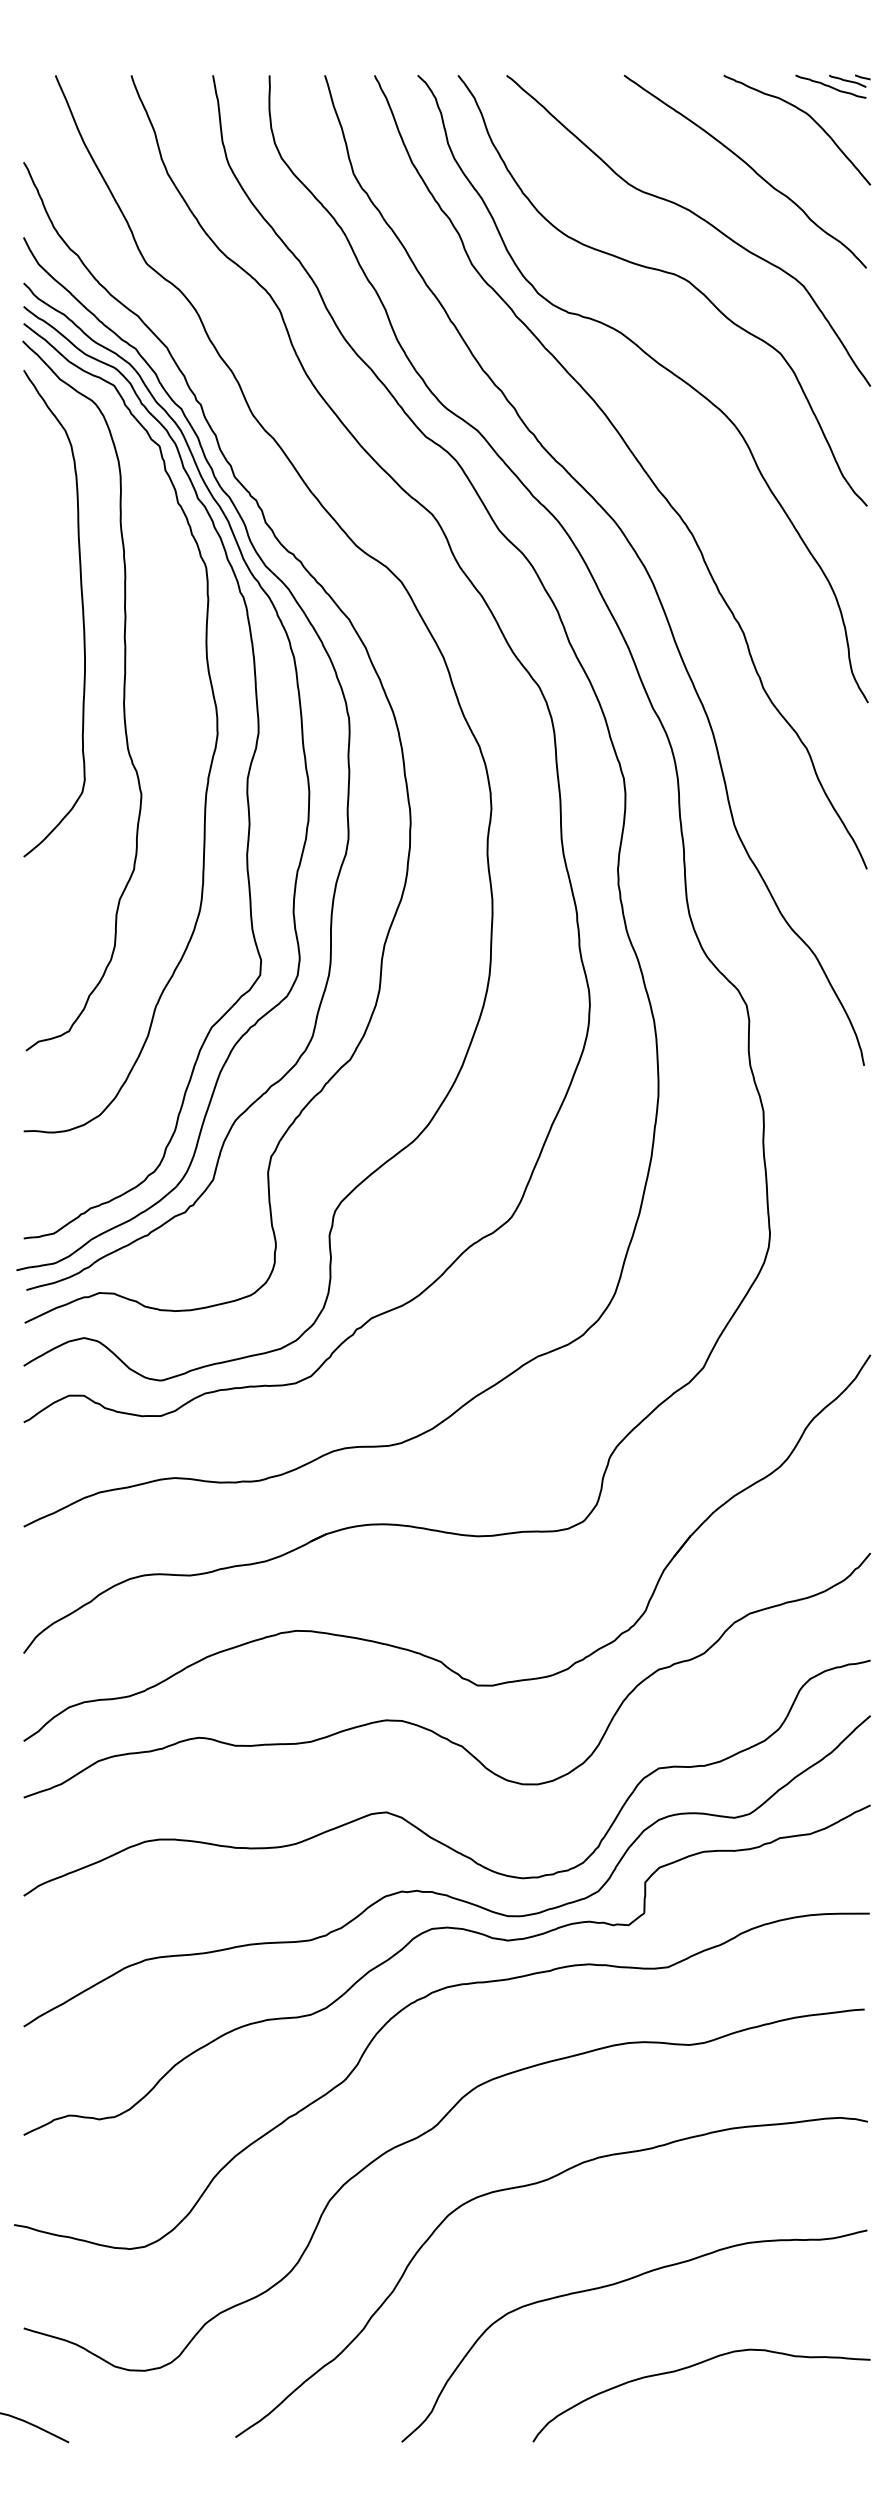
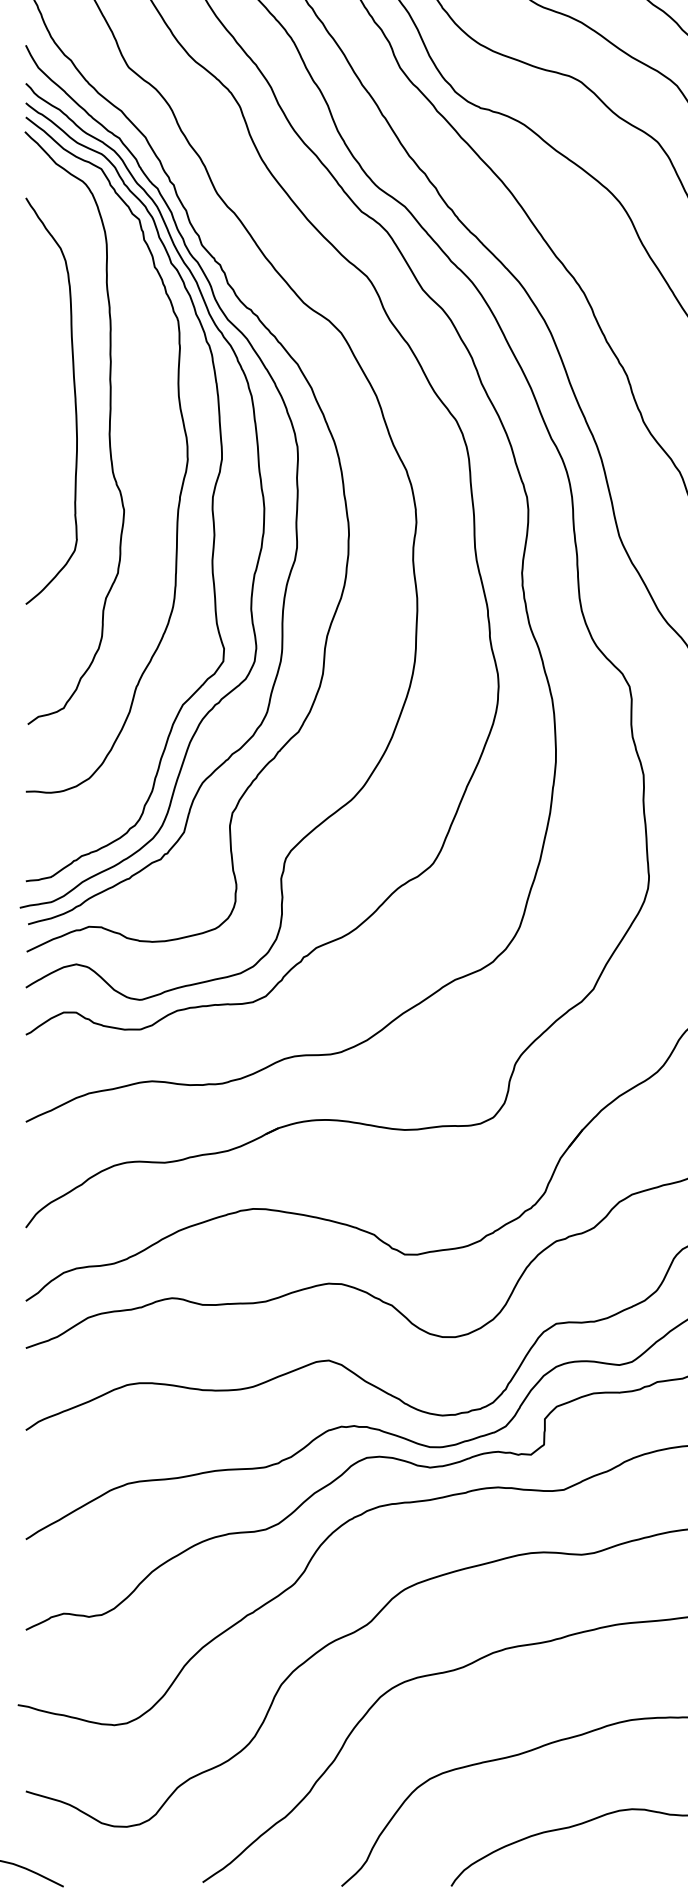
curve: (82, 613) -> (74, 401), moved

